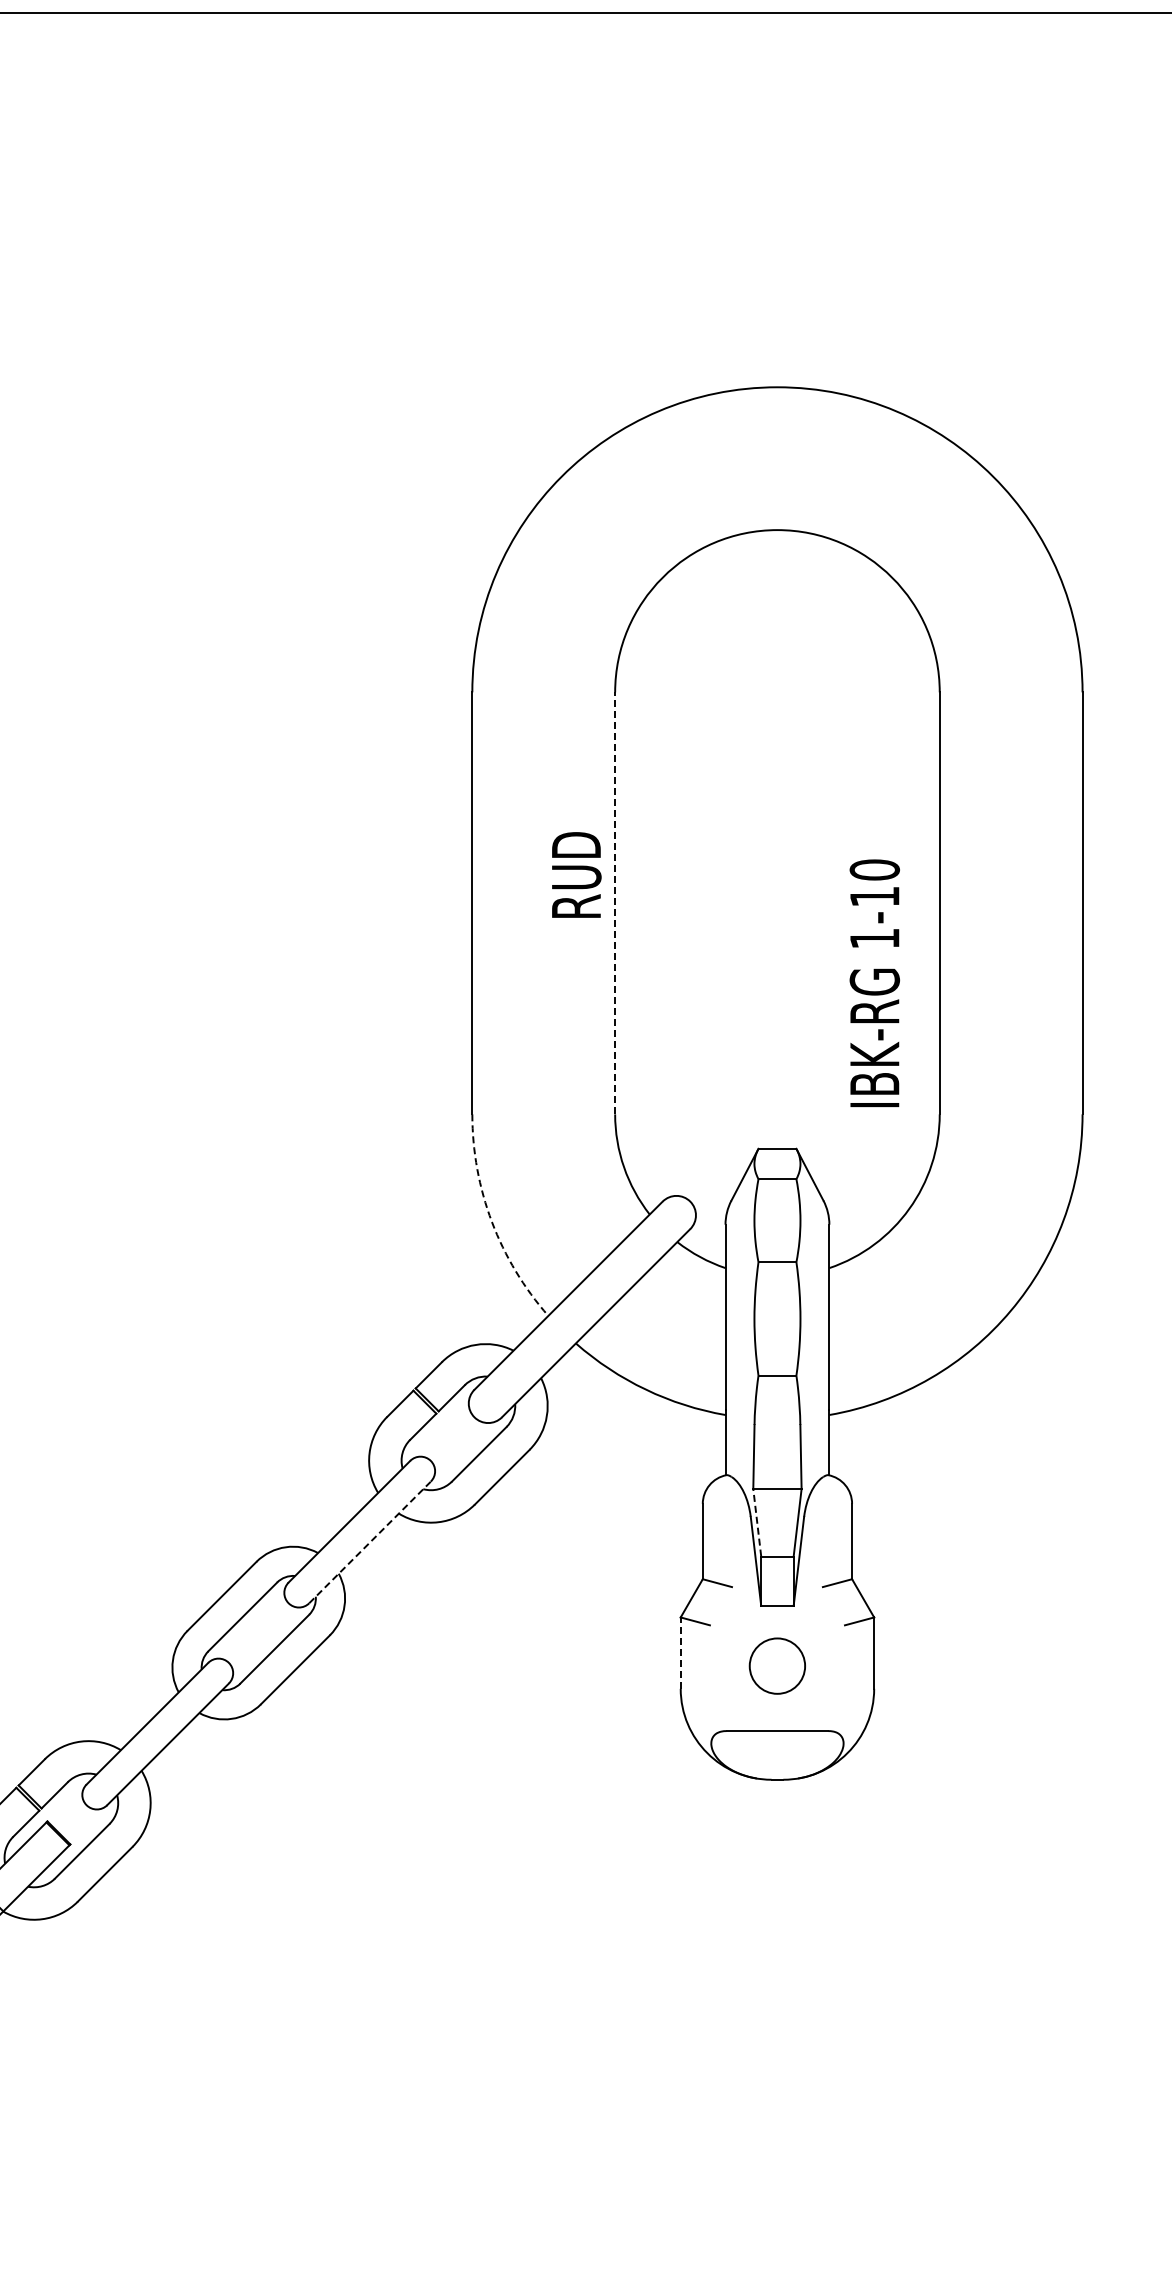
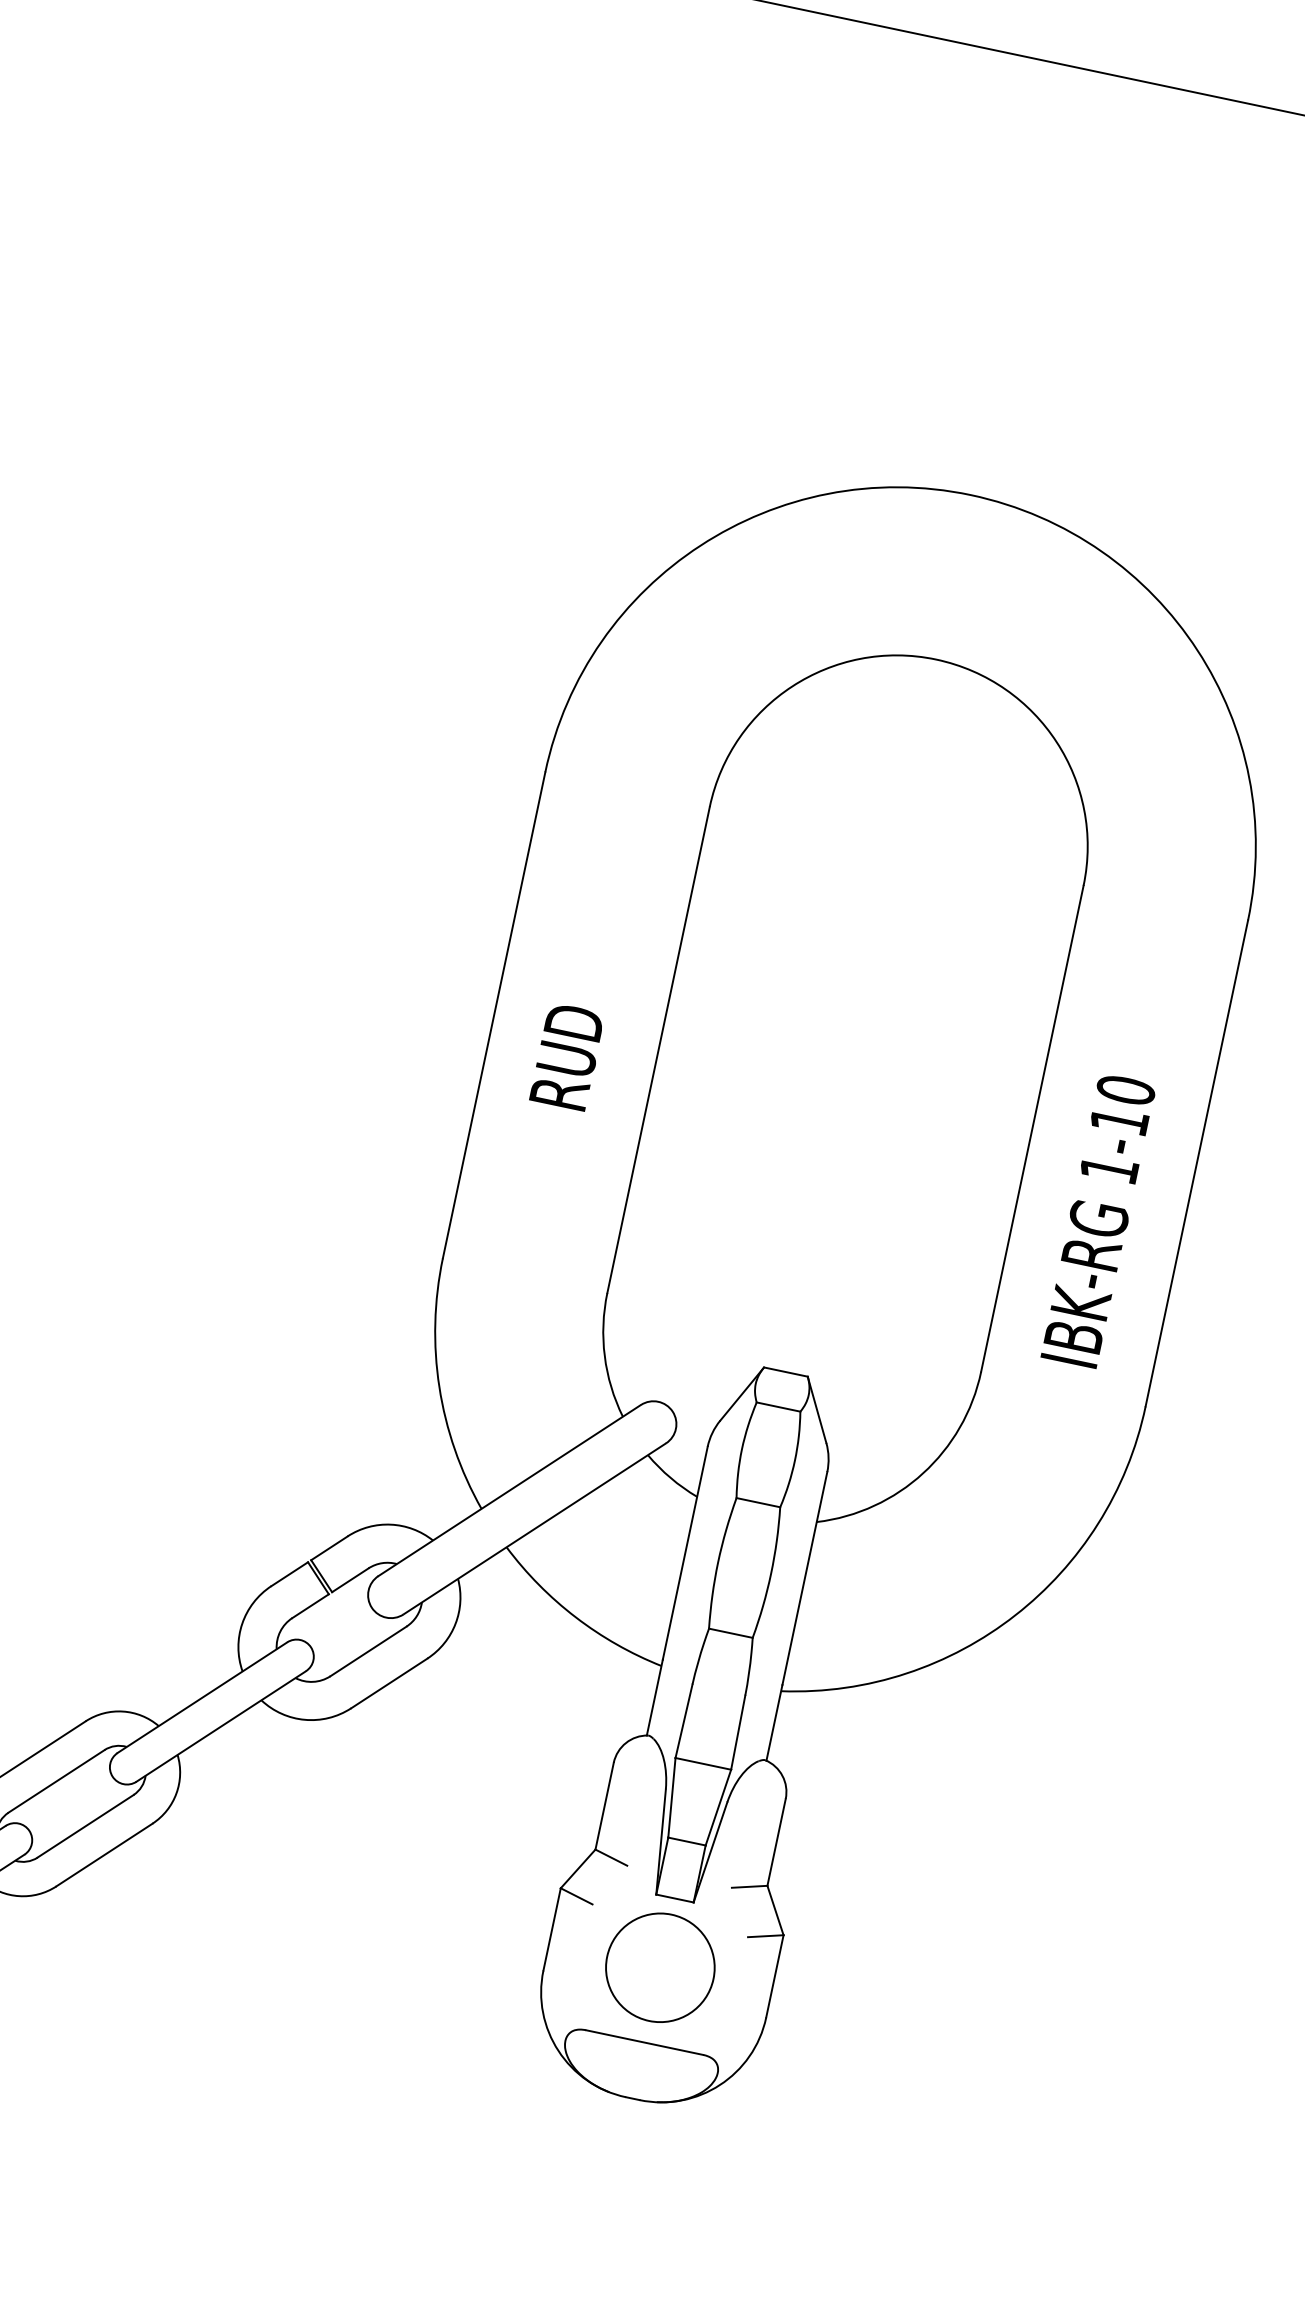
text: (576, 874) -> (567, 1056), moved
line: (615, 903) -> (658, 1050), dashed -> solid
text: (874, 982) -> (1098, 1219), moved
arc: (491, 1222) -> (438, 1387), dashed -> solid
line: (757, 1522) -> (672, 1797), dashed -> solid
line: (370, 1542) -> (221, 1726), dashed -> solid
line: (680, 1653) -> (551, 1929), dashed -> solid
circle: (777, 1666) -> (660, 1968), size x1.67

